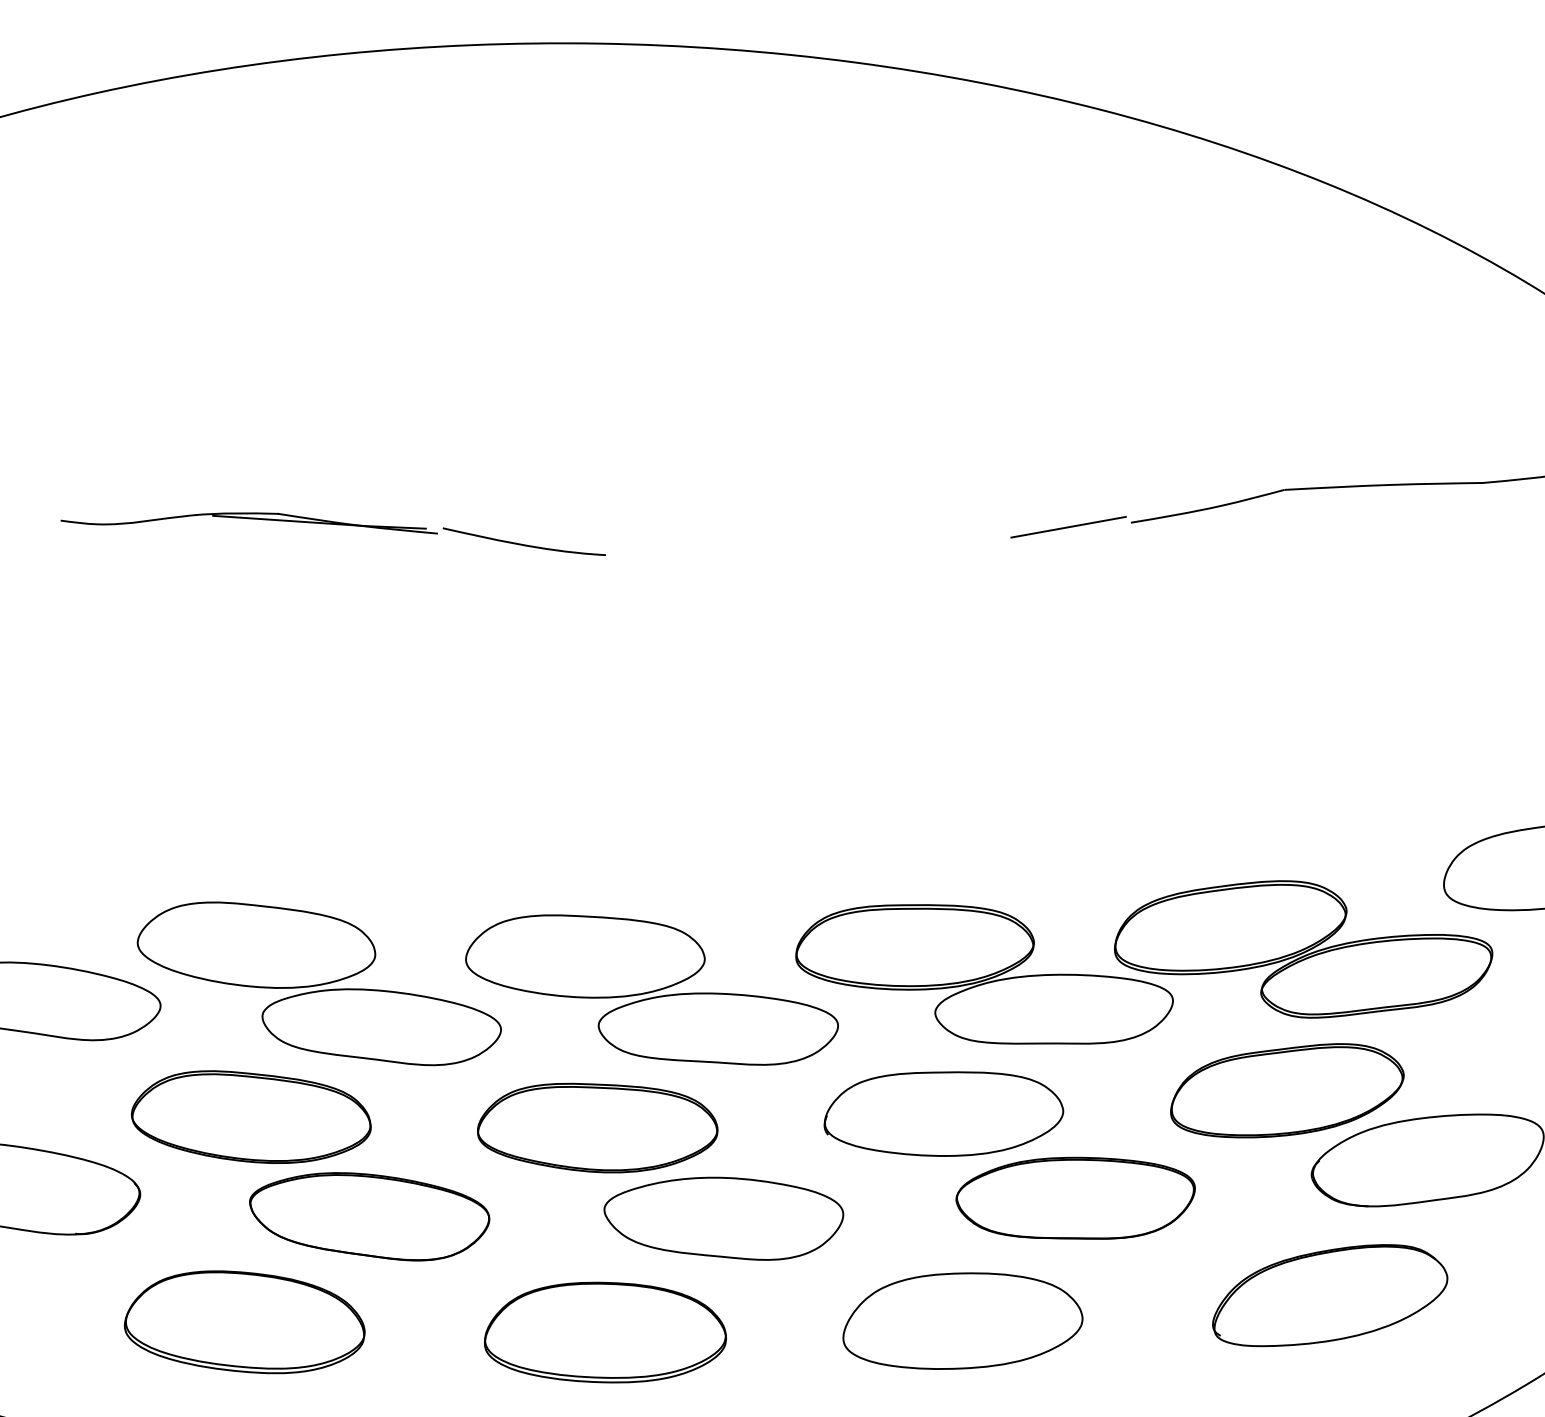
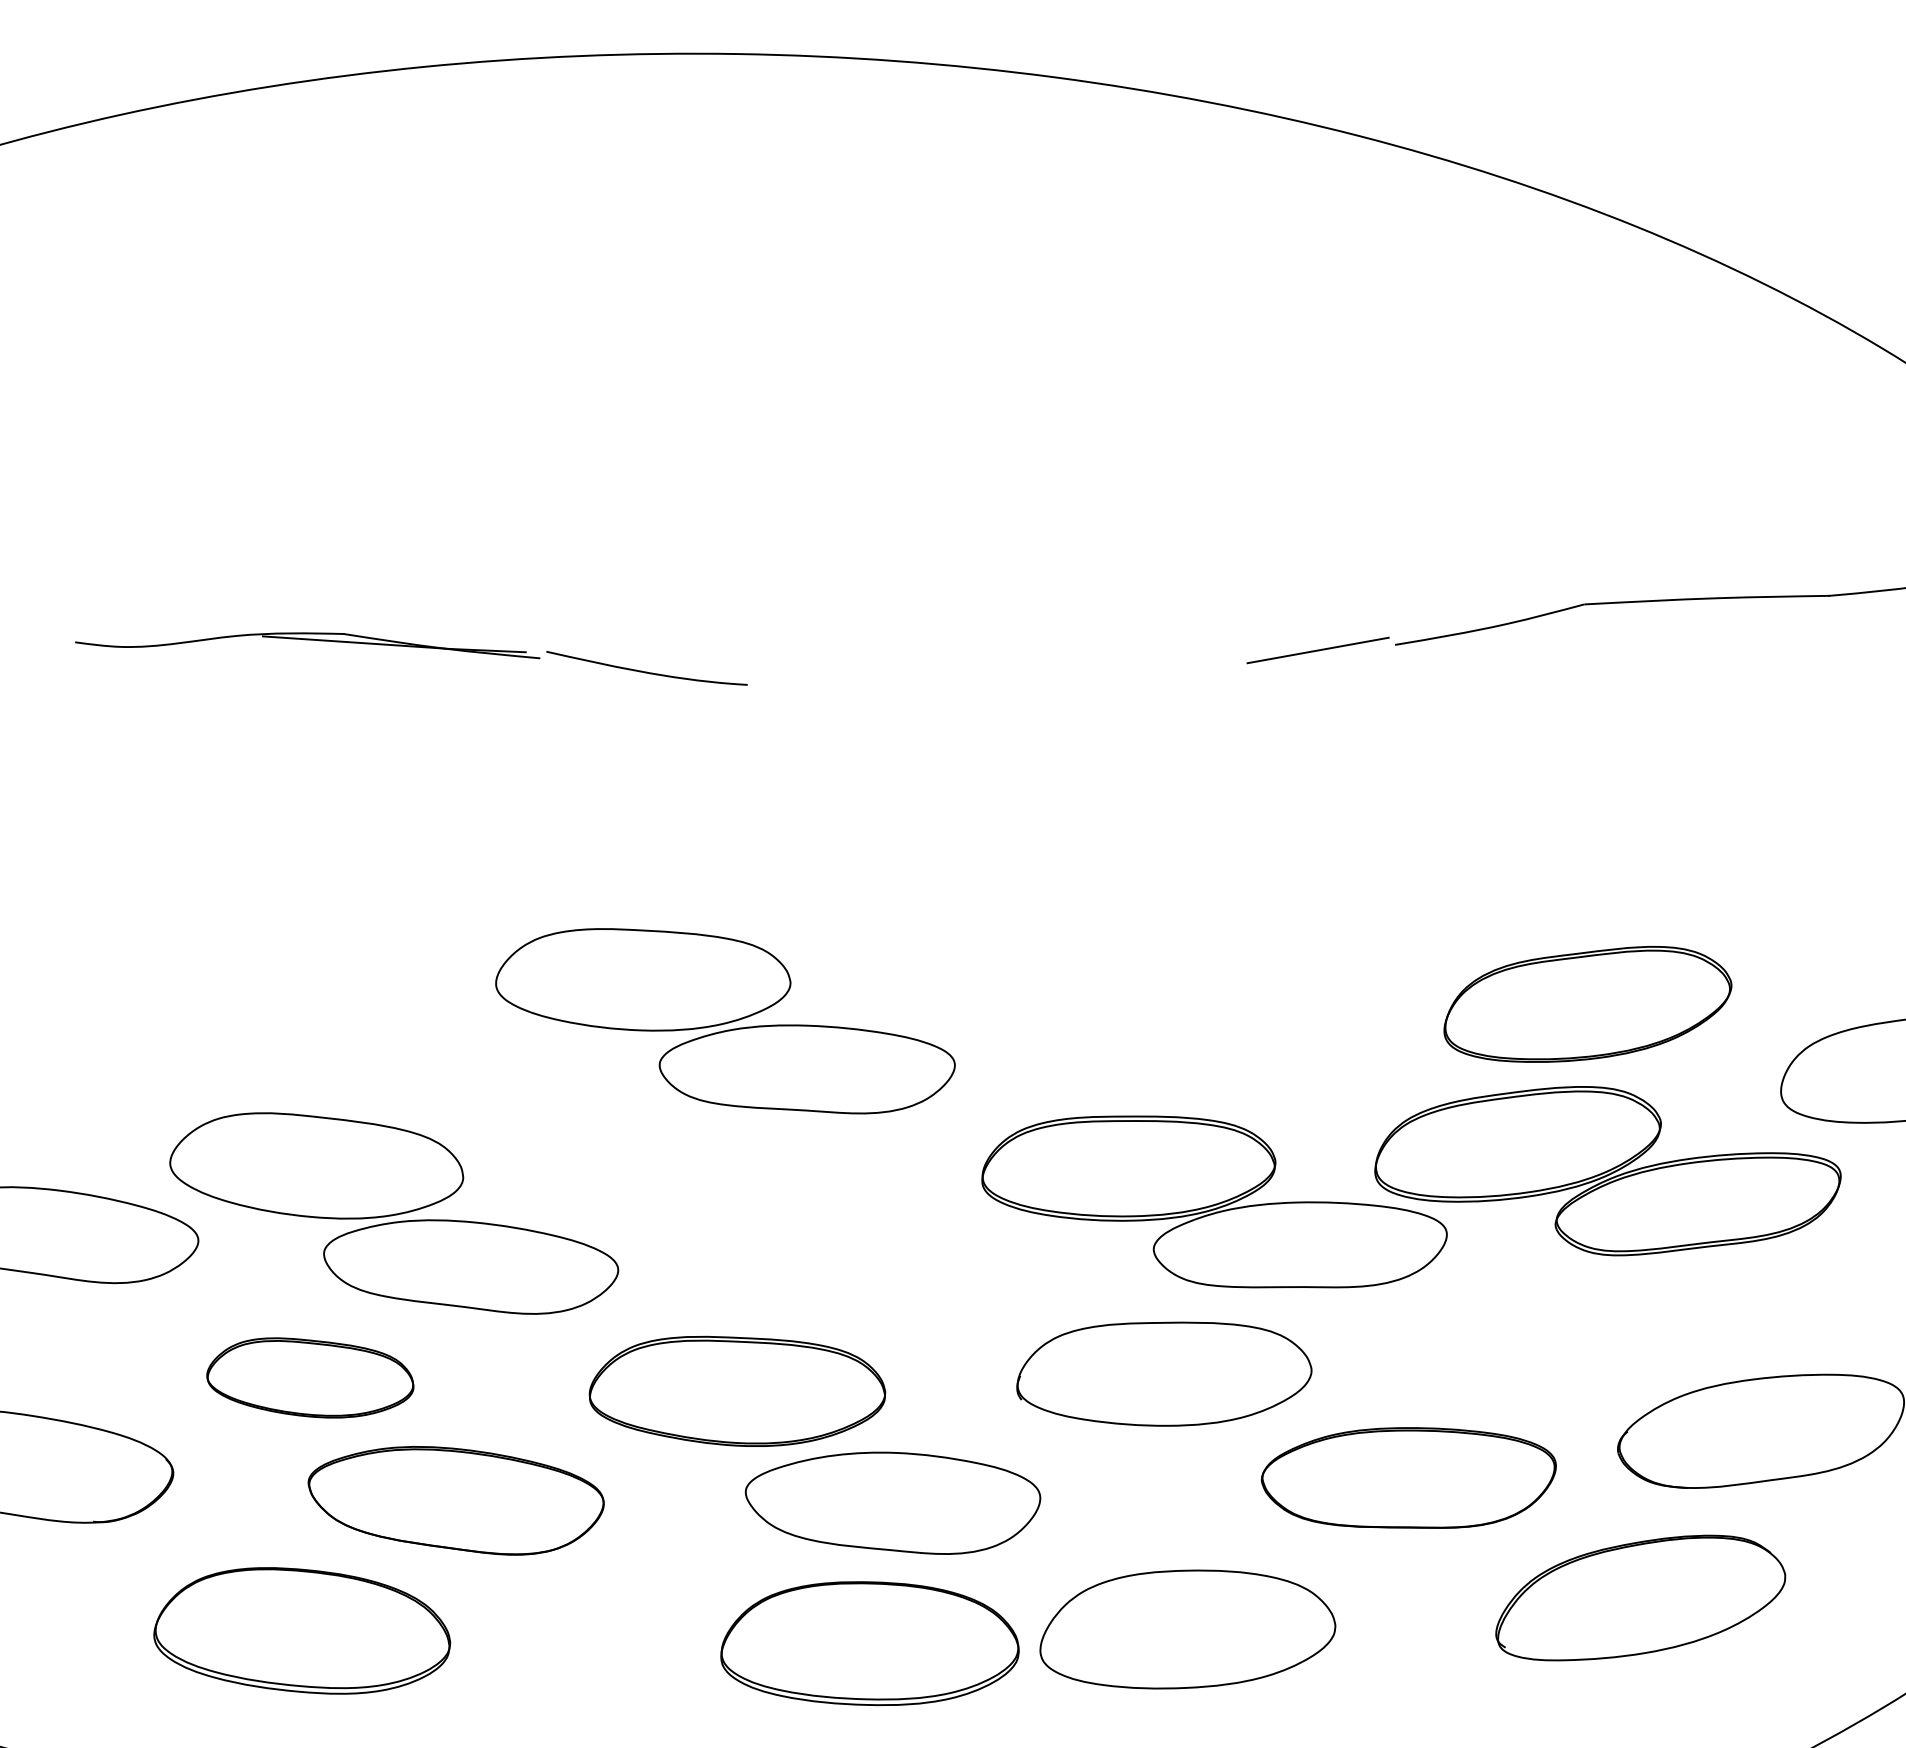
part: (652, 990) -> (725, 1021), moved
part: (1287, 1090) -> (1587, 1004), moved
part: (251, 1116) -> (310, 1377), size x0.7
part: (1075, 1197) -> (1408, 1477), moved
part: (605, 1332) -> (869, 1643), moved

